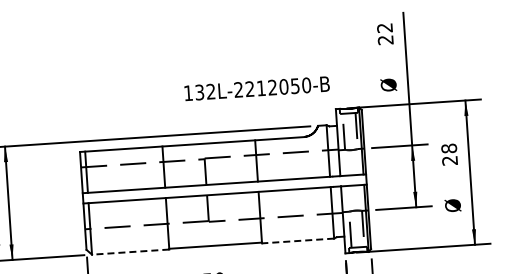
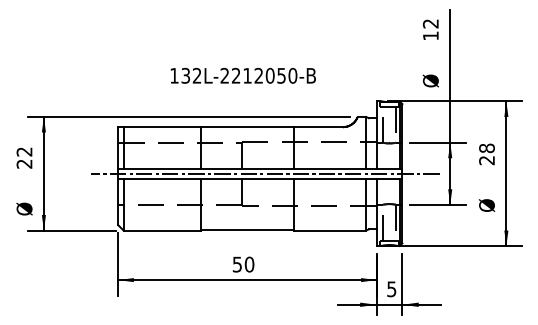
text: (385, 39) -> (430, 35), 22 -> 12
text: (256, 88) -> (242, 75), moved
line: (229, 188) -> (265, 173), added
line: (297, 240) -> (329, 230), dashed -> solid
line: (130, 252) -> (162, 230), dashed -> solid

